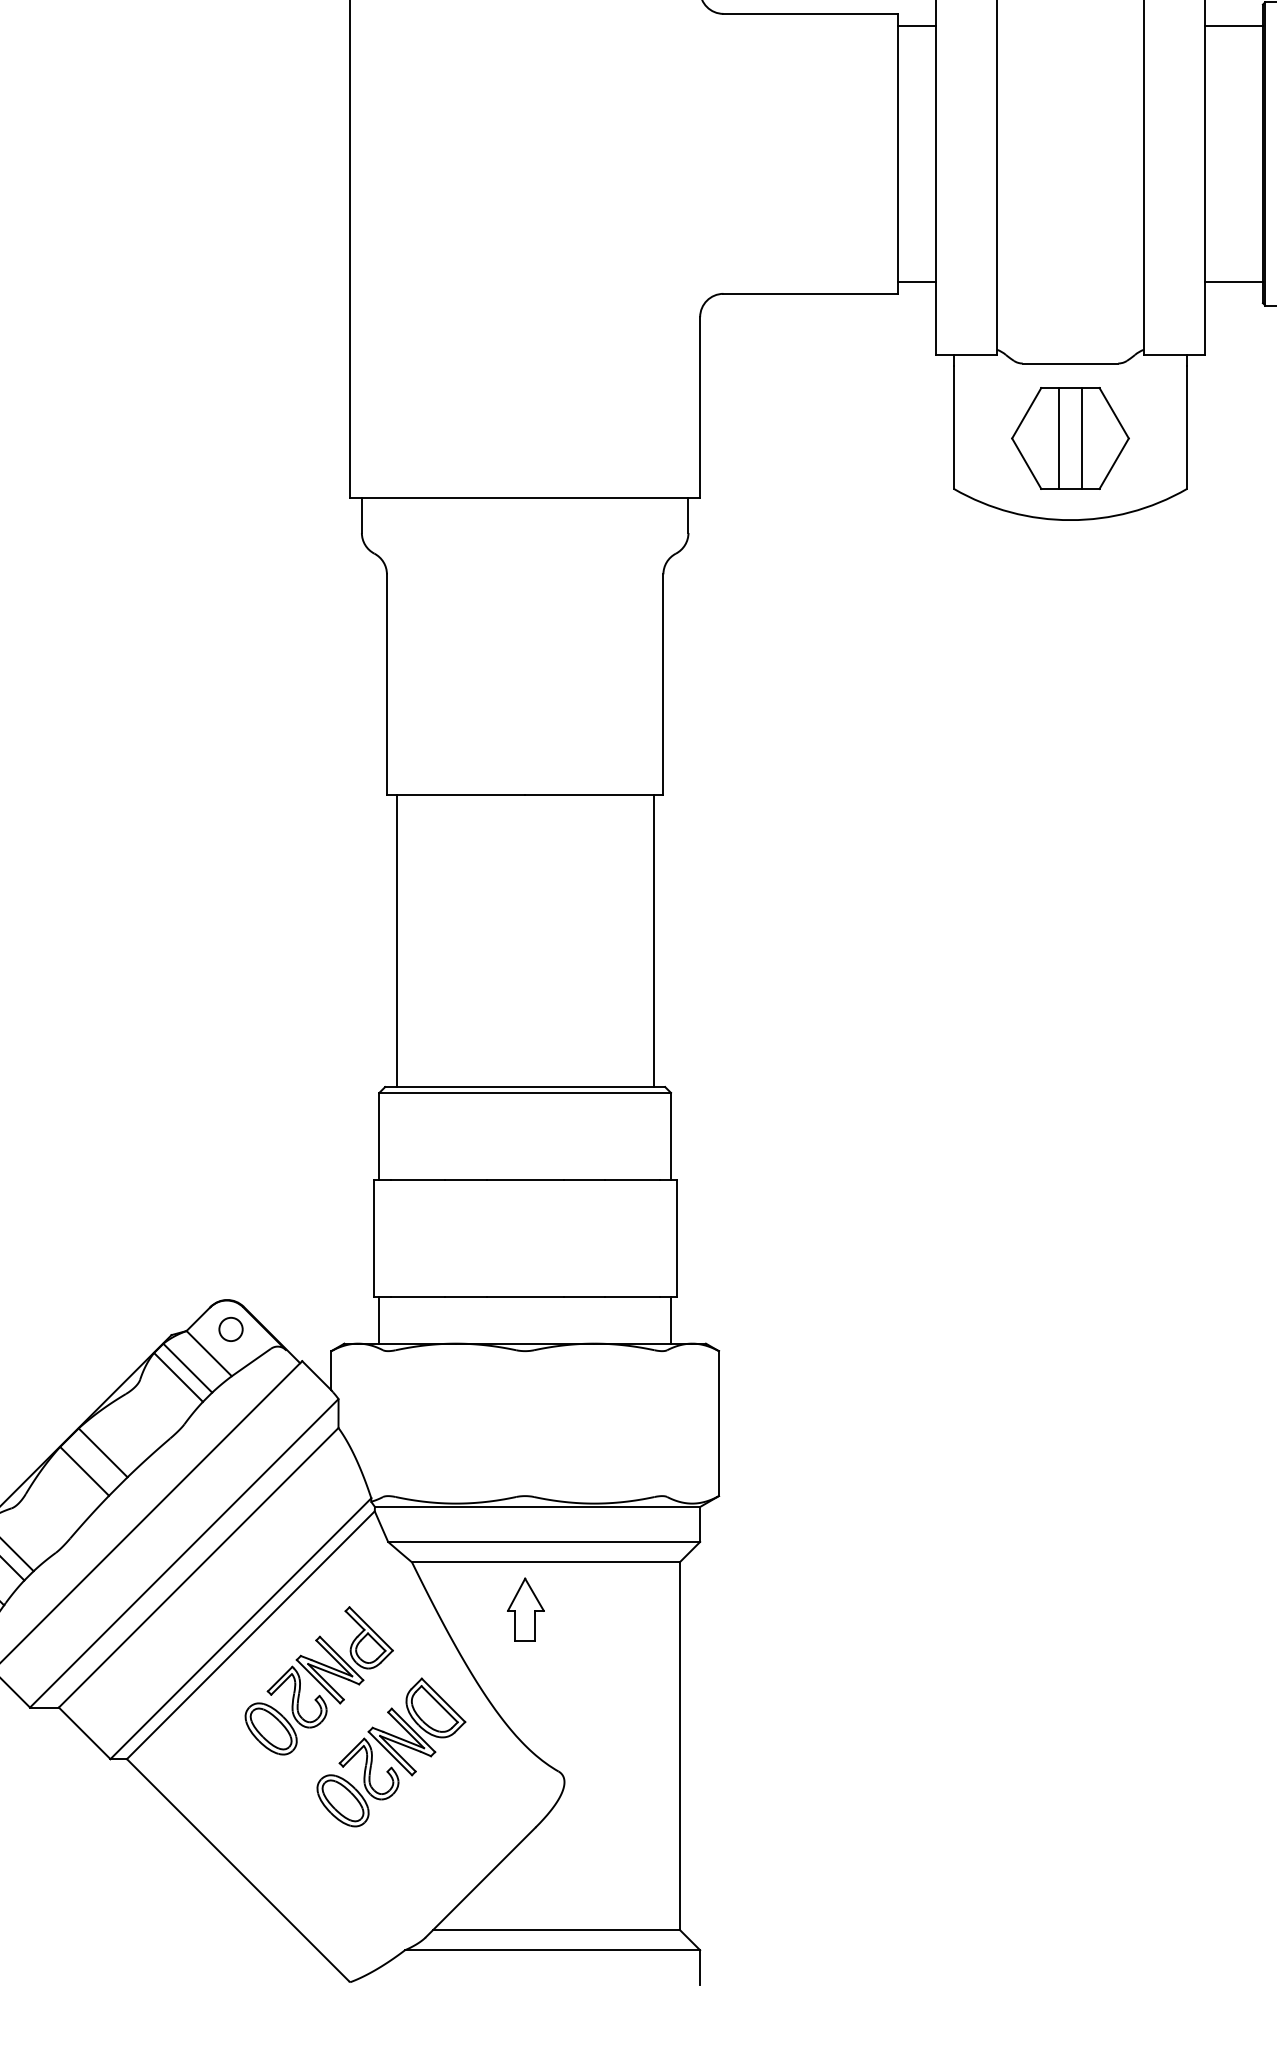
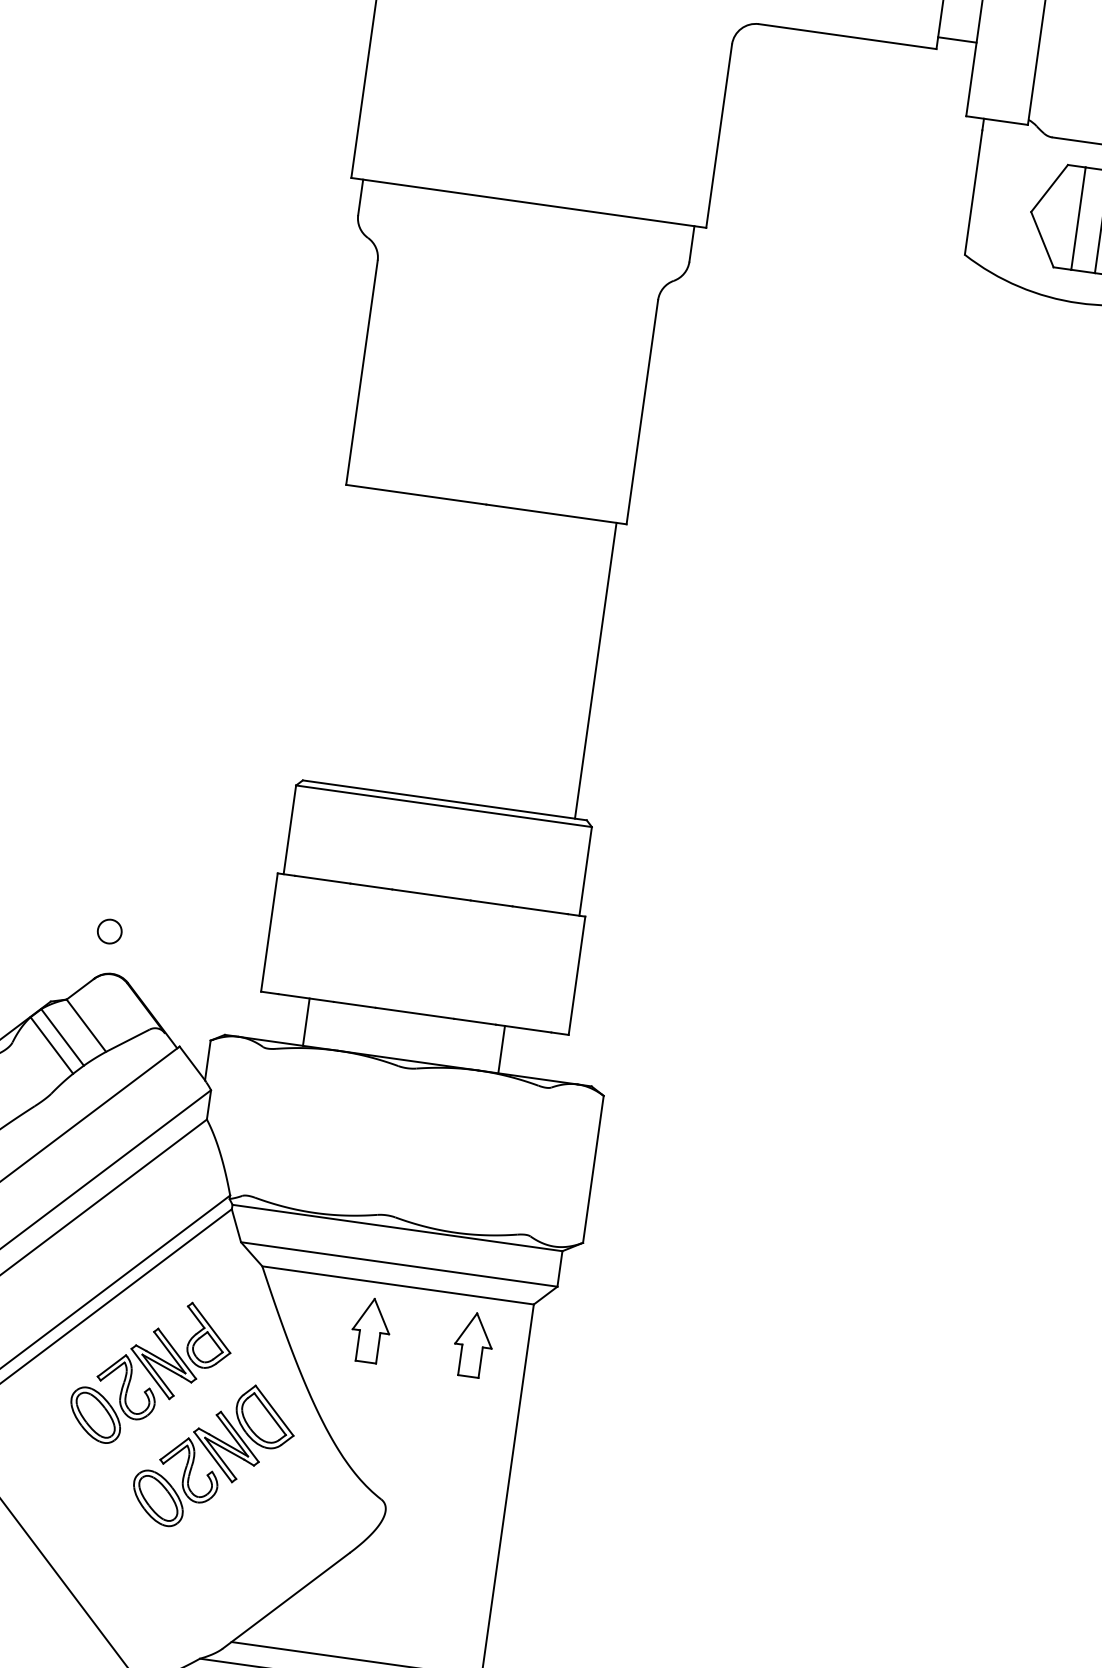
line: (396, 941) -> (335, 634), removed
line: (379, 1320) -> (306, 1022), moved
line: (670, 1320) -> (501, 1049), moved
circle: (230, 1328) -> (109, 930), moved
part: (626, 1609) -> (473, 1344), added

